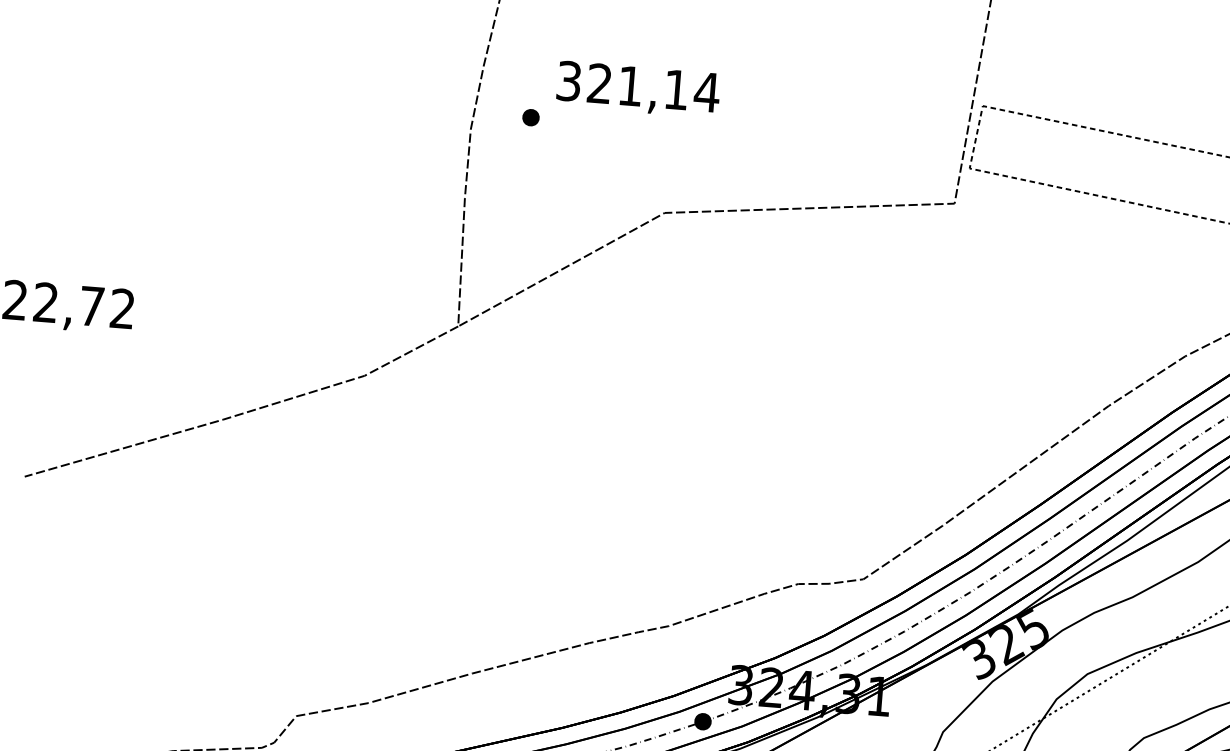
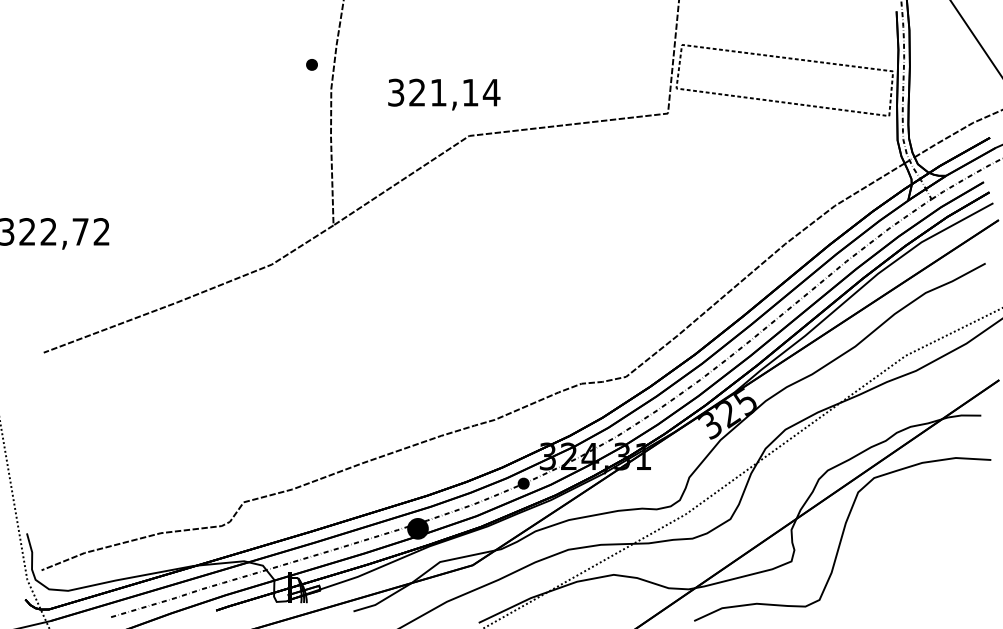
text: (638, 89) -> (444, 94), moved
part: (530, 117) -> (311, 64), moved

